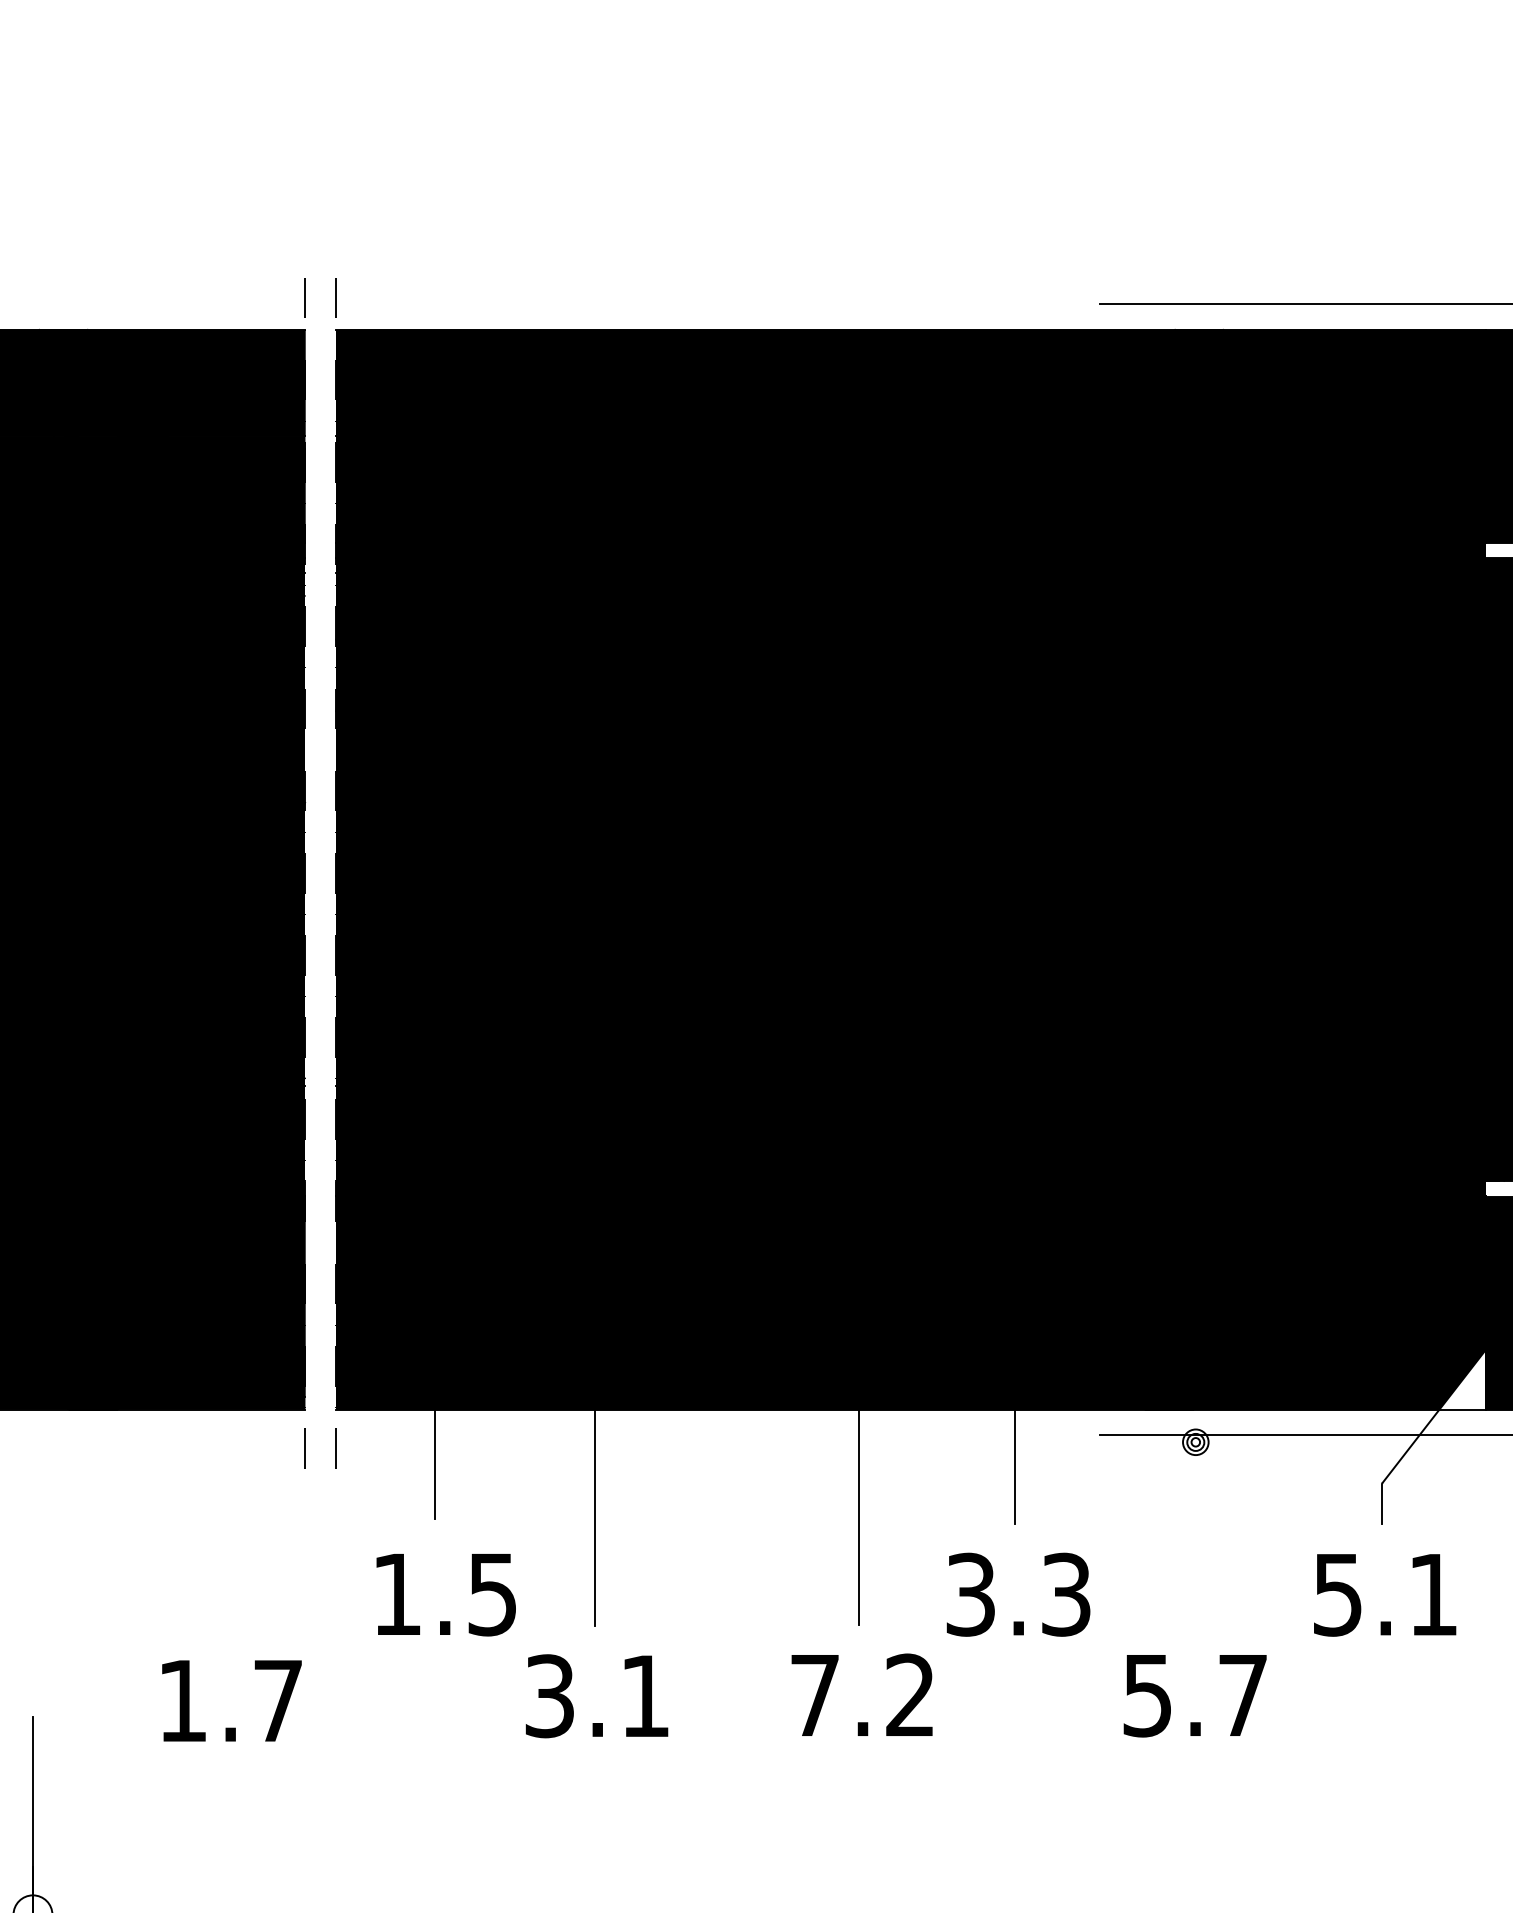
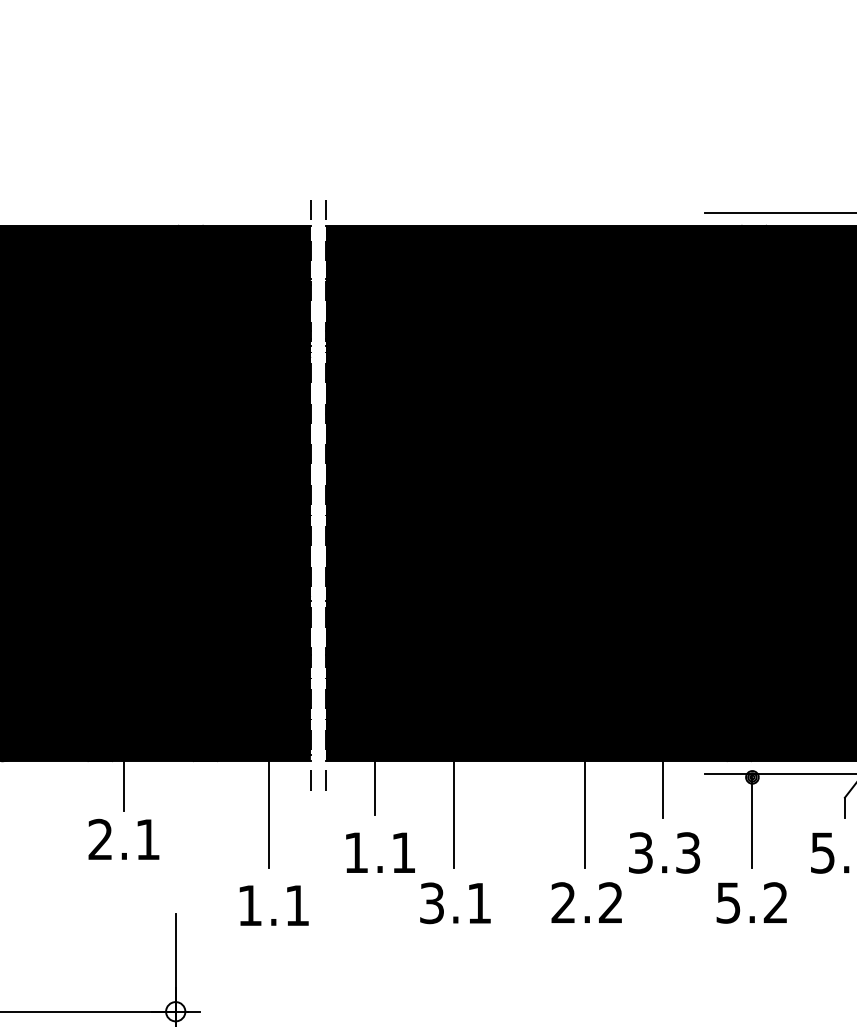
line: (220, 1505) -> (268, 808), added
line: (1195, 1533) -> (752, 822), added
text: (492, 1593) -> (403, 852), 1.5 -> 1.1
text: (814, 1694) -> (563, 902), 7.2 -> 2.2
text: (1242, 1694) -> (775, 902), 5.7 -> 5.2
text: (276, 1700) -> (296, 905), 1.7 -> 1.1

